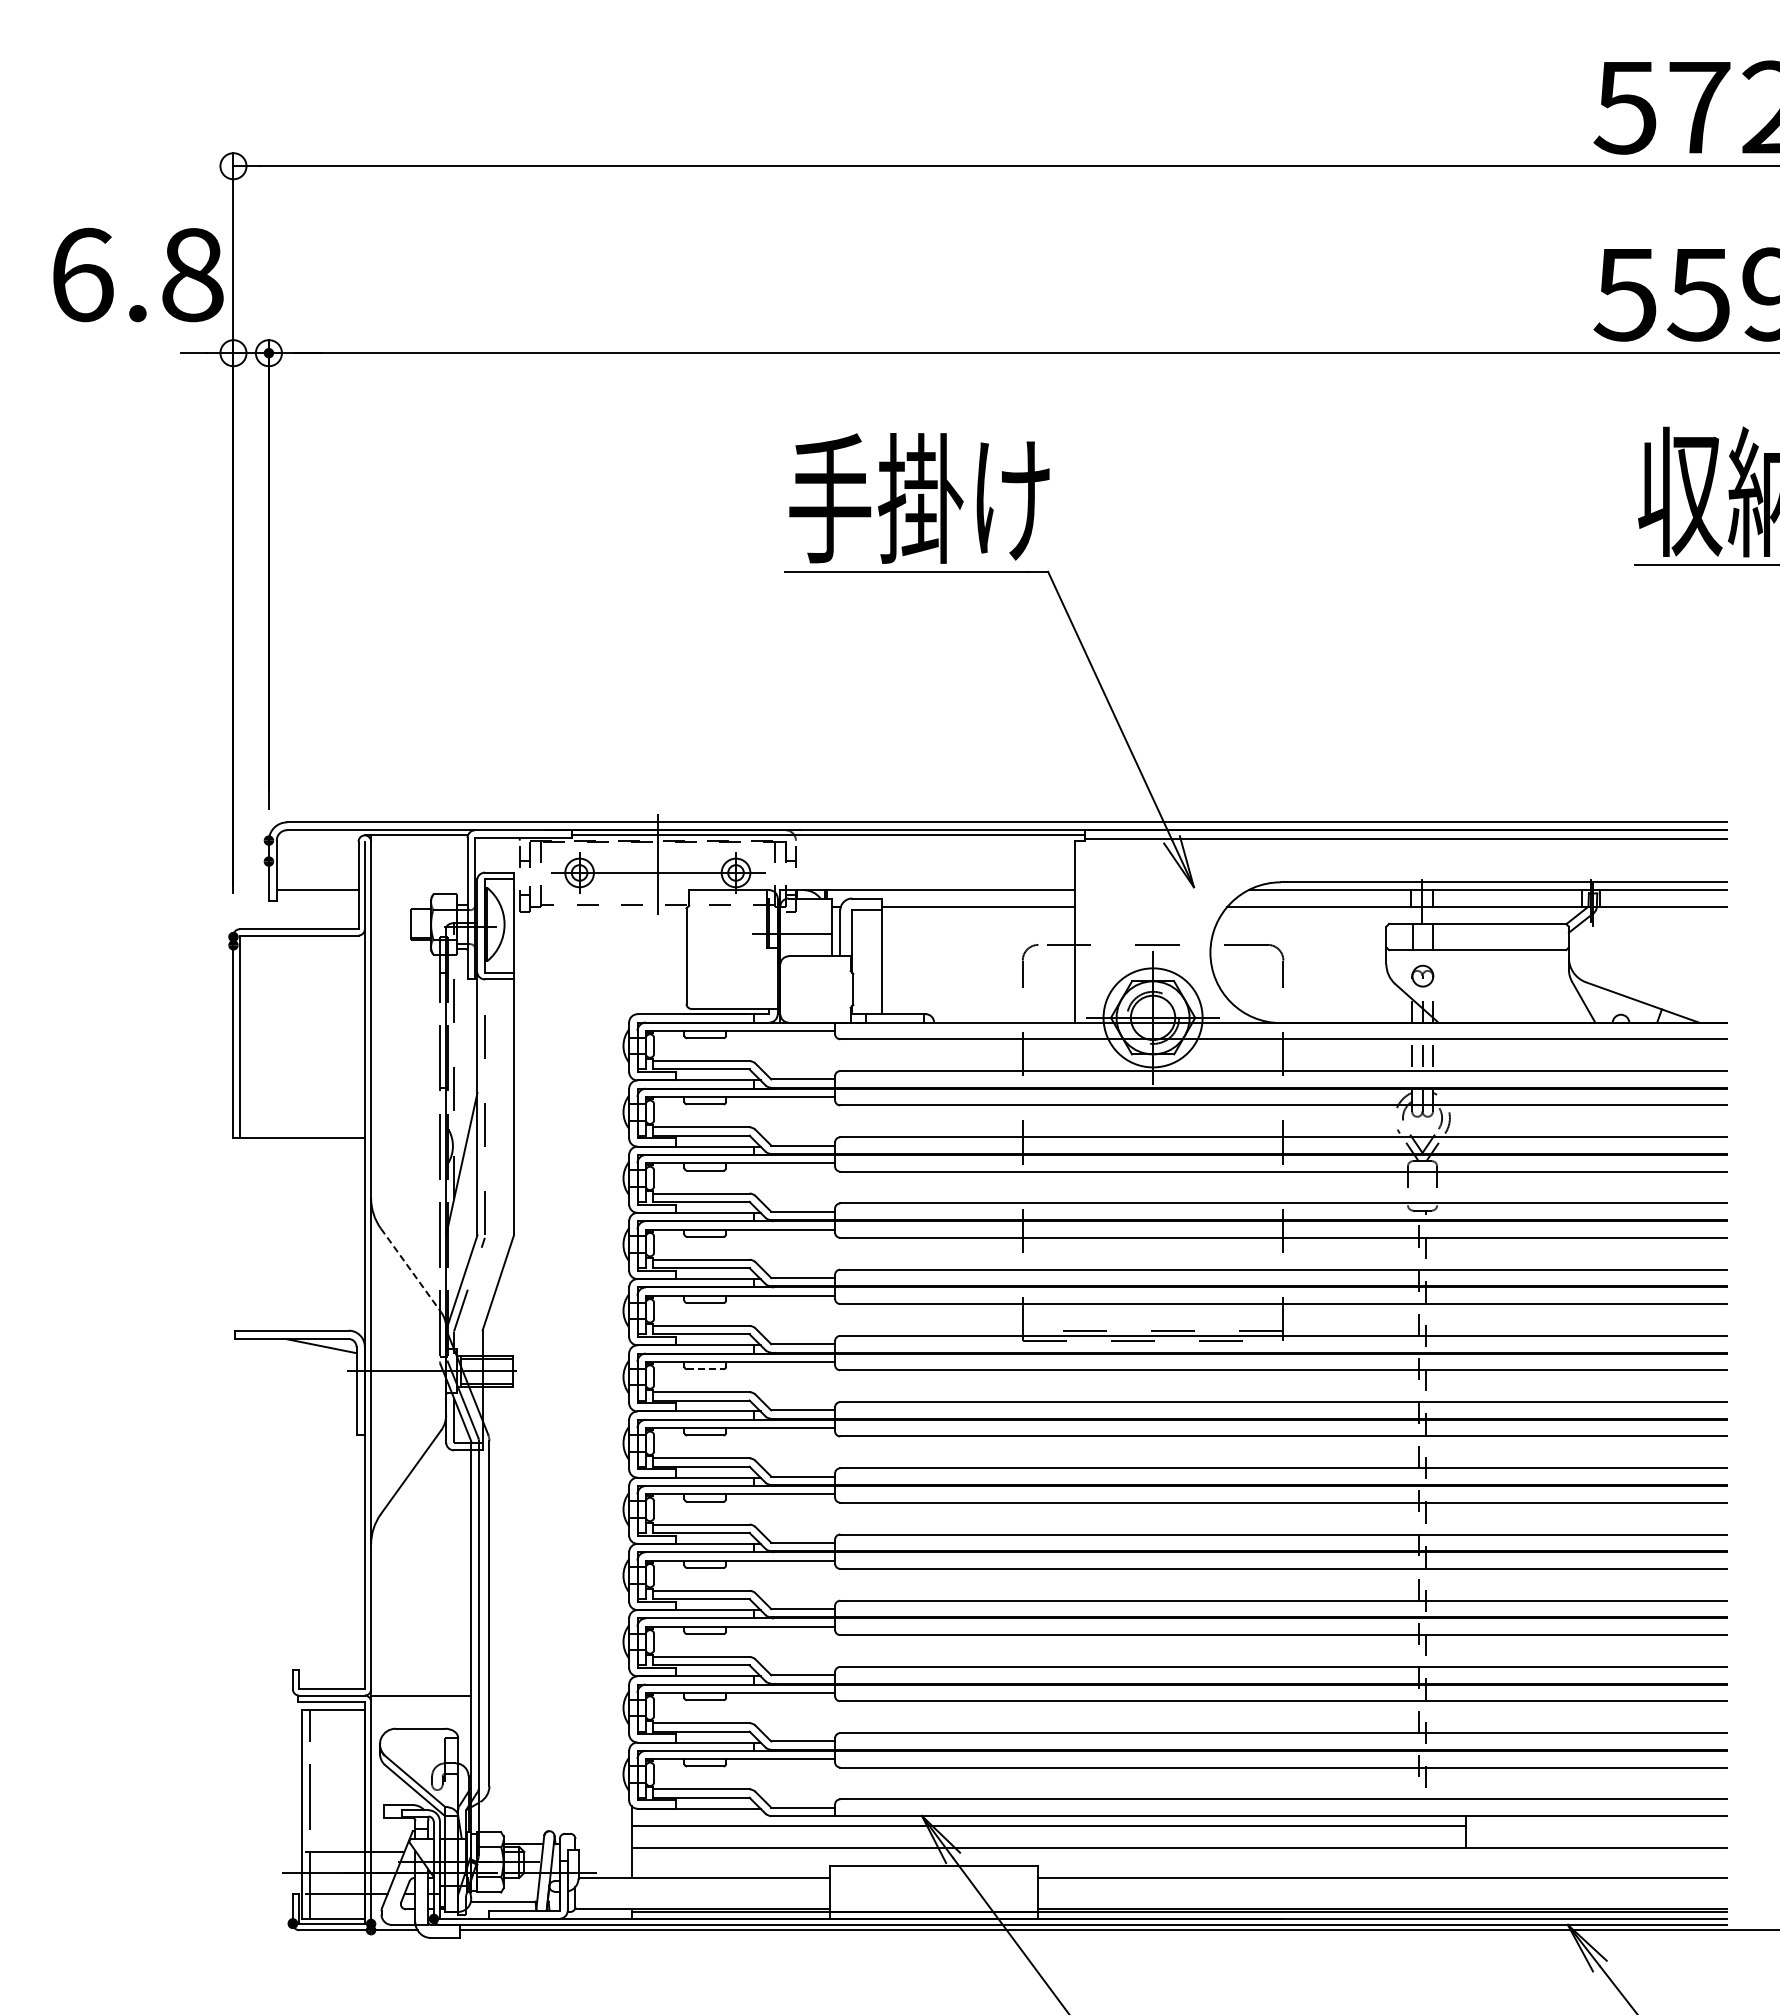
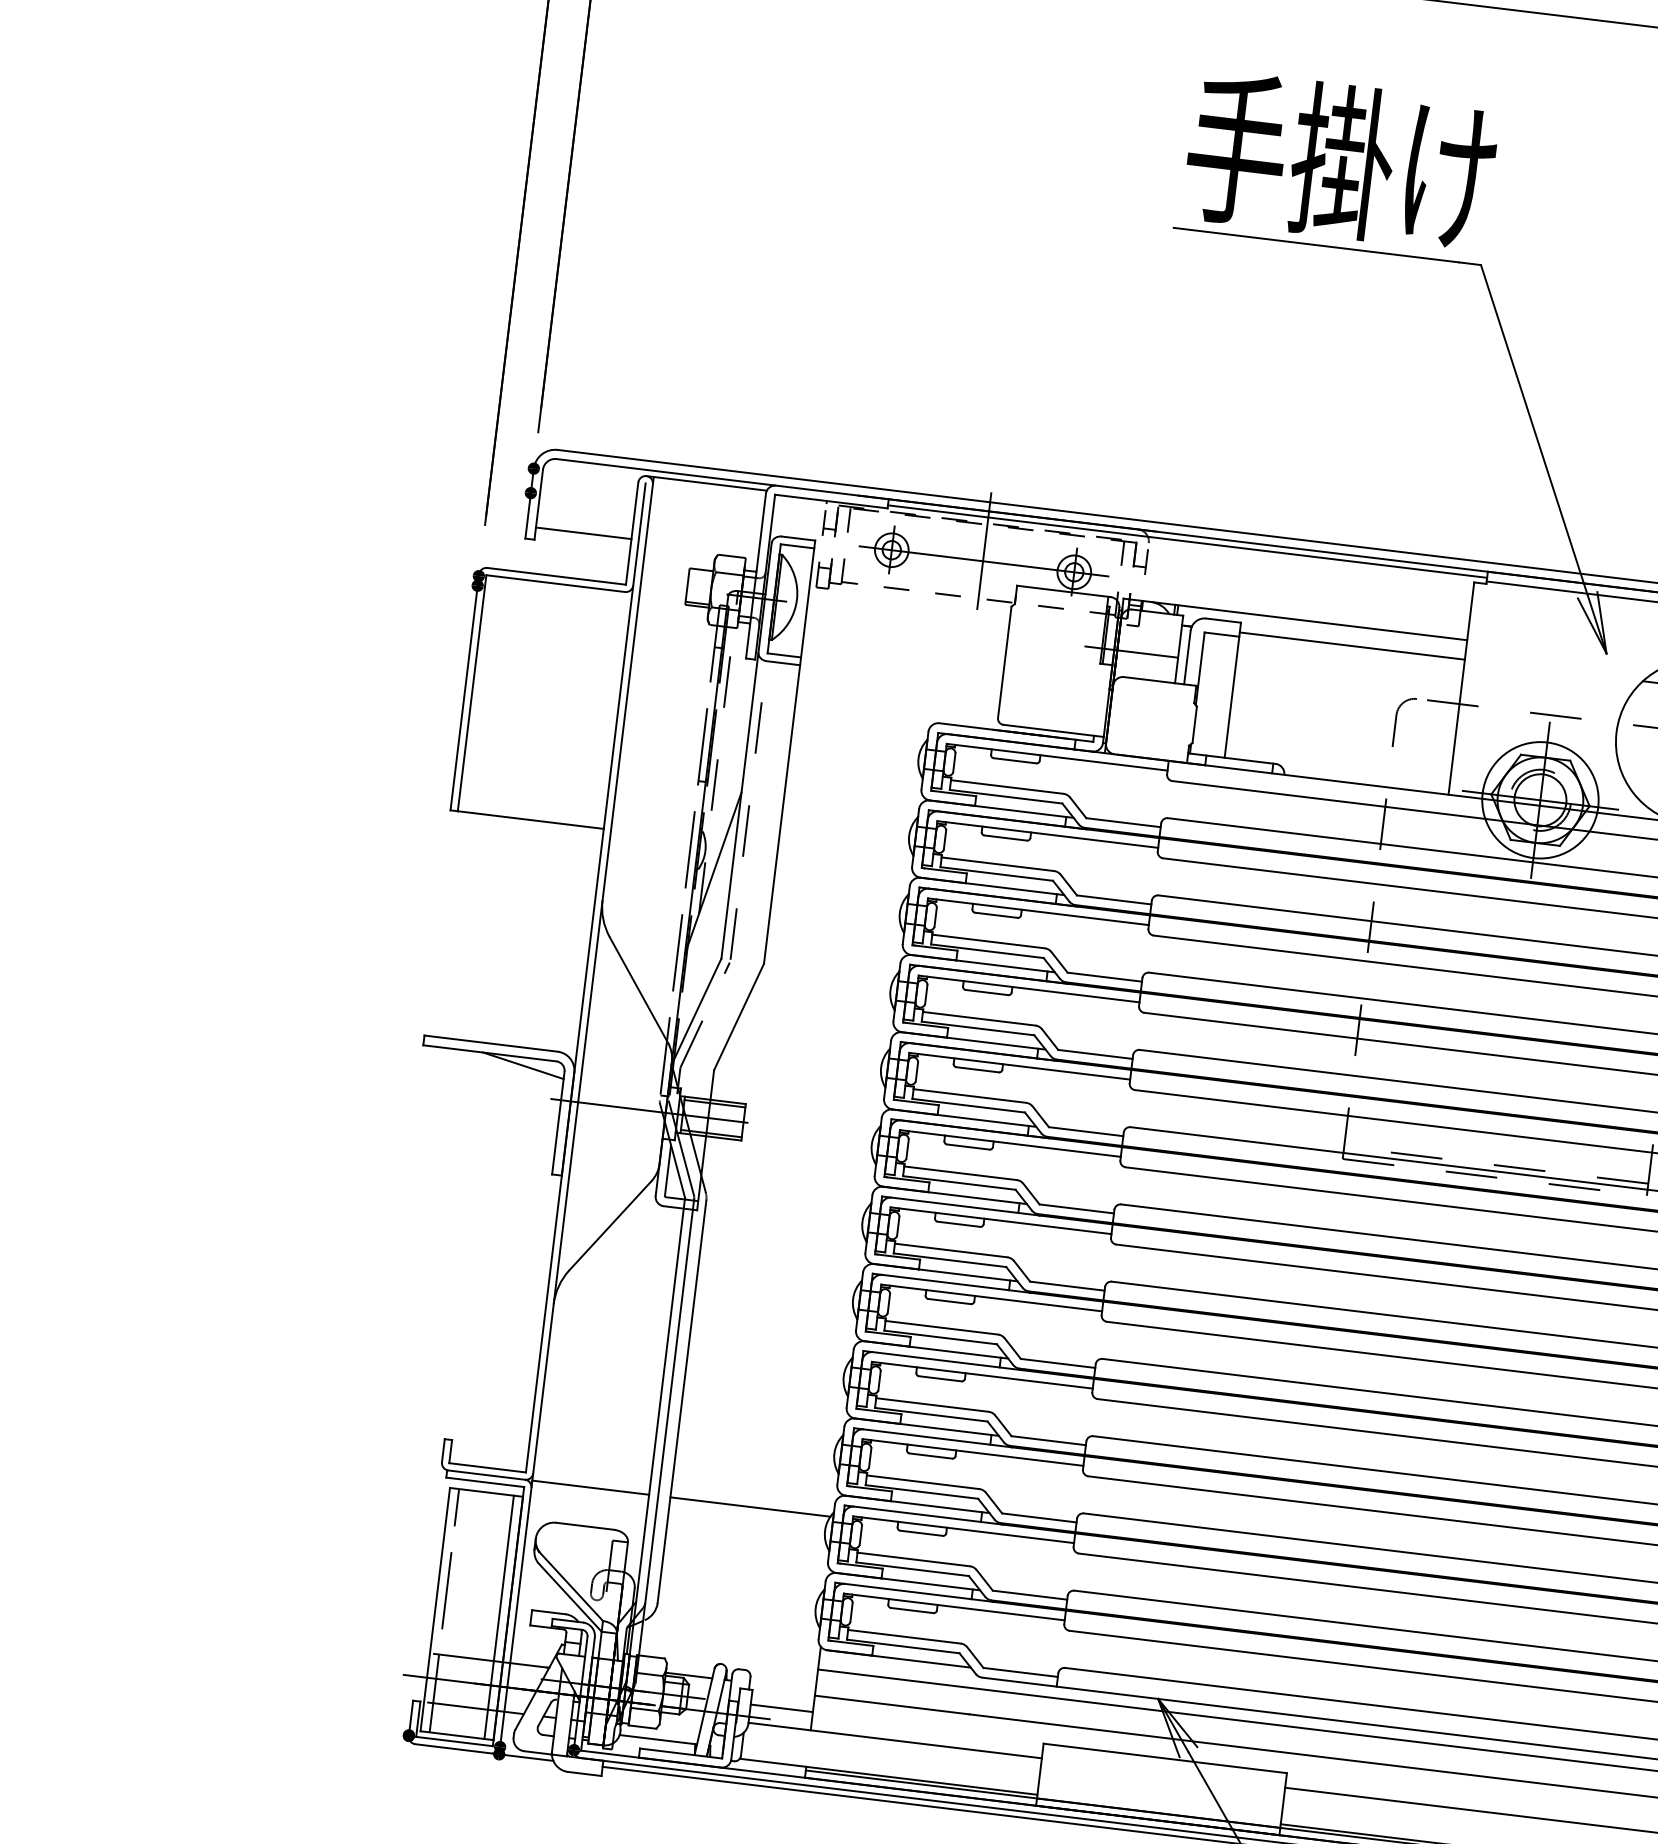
line: (411, 1270) -> (639, 990), dashed -> solid
line: (705, 1369) -> (968, 1147), dashed -> solid
line: (557, 1695) -> (749, 1506), added
line: (357, 1814) -> (499, 1617), added
line: (604, 1862) -> (781, 1708), added

